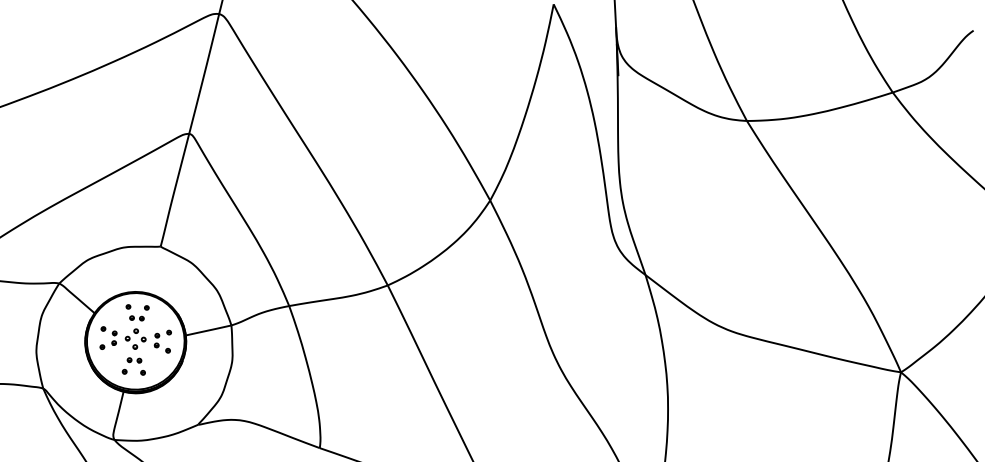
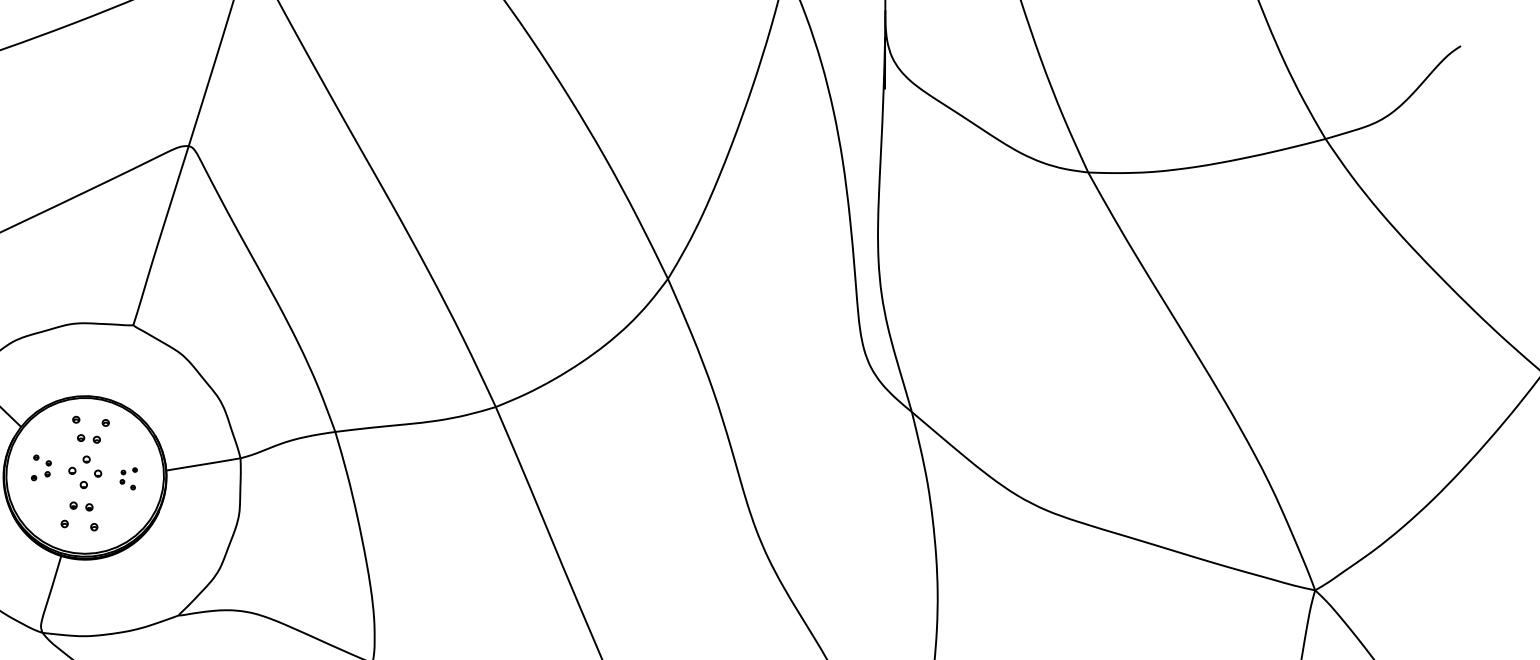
part: (108, 337) -> (41, 467), size x0.7
part: (162, 341) -> (128, 478), size x0.6

